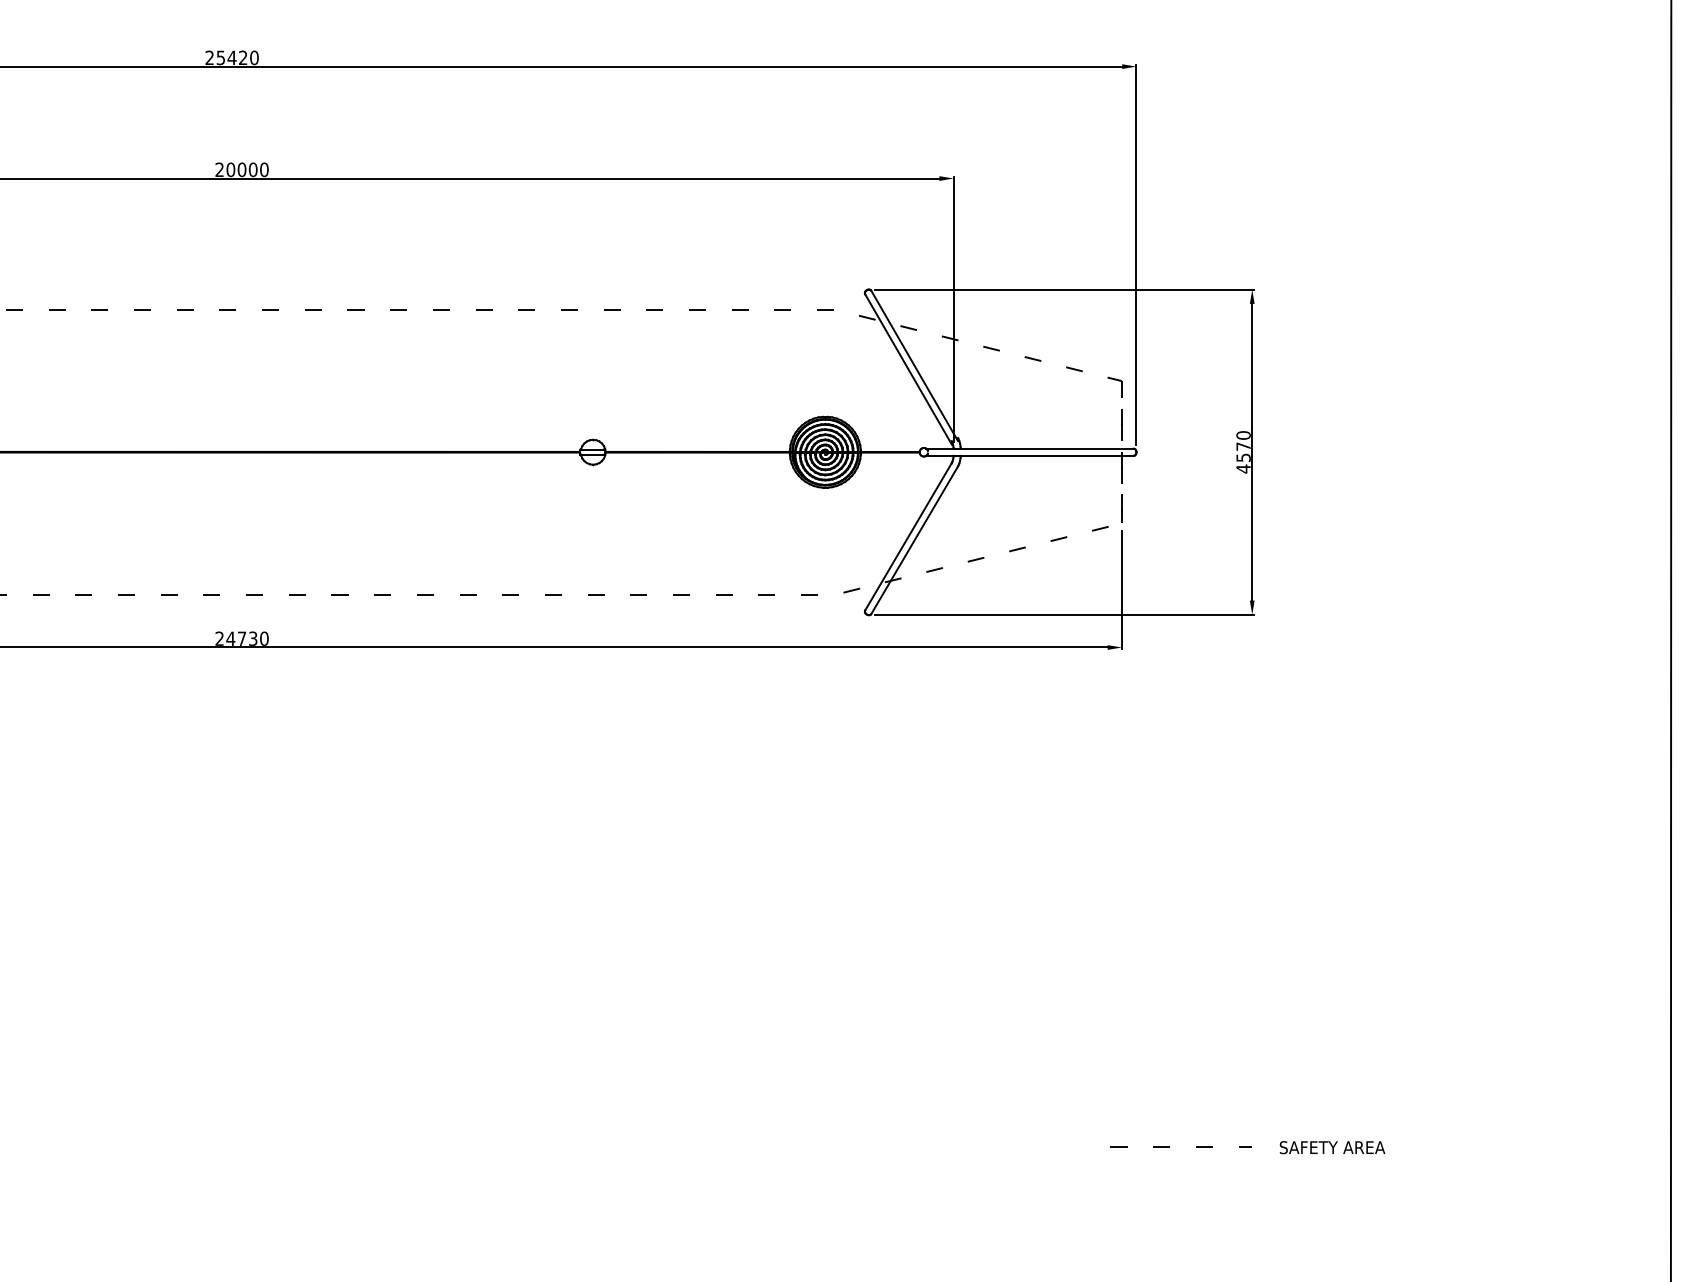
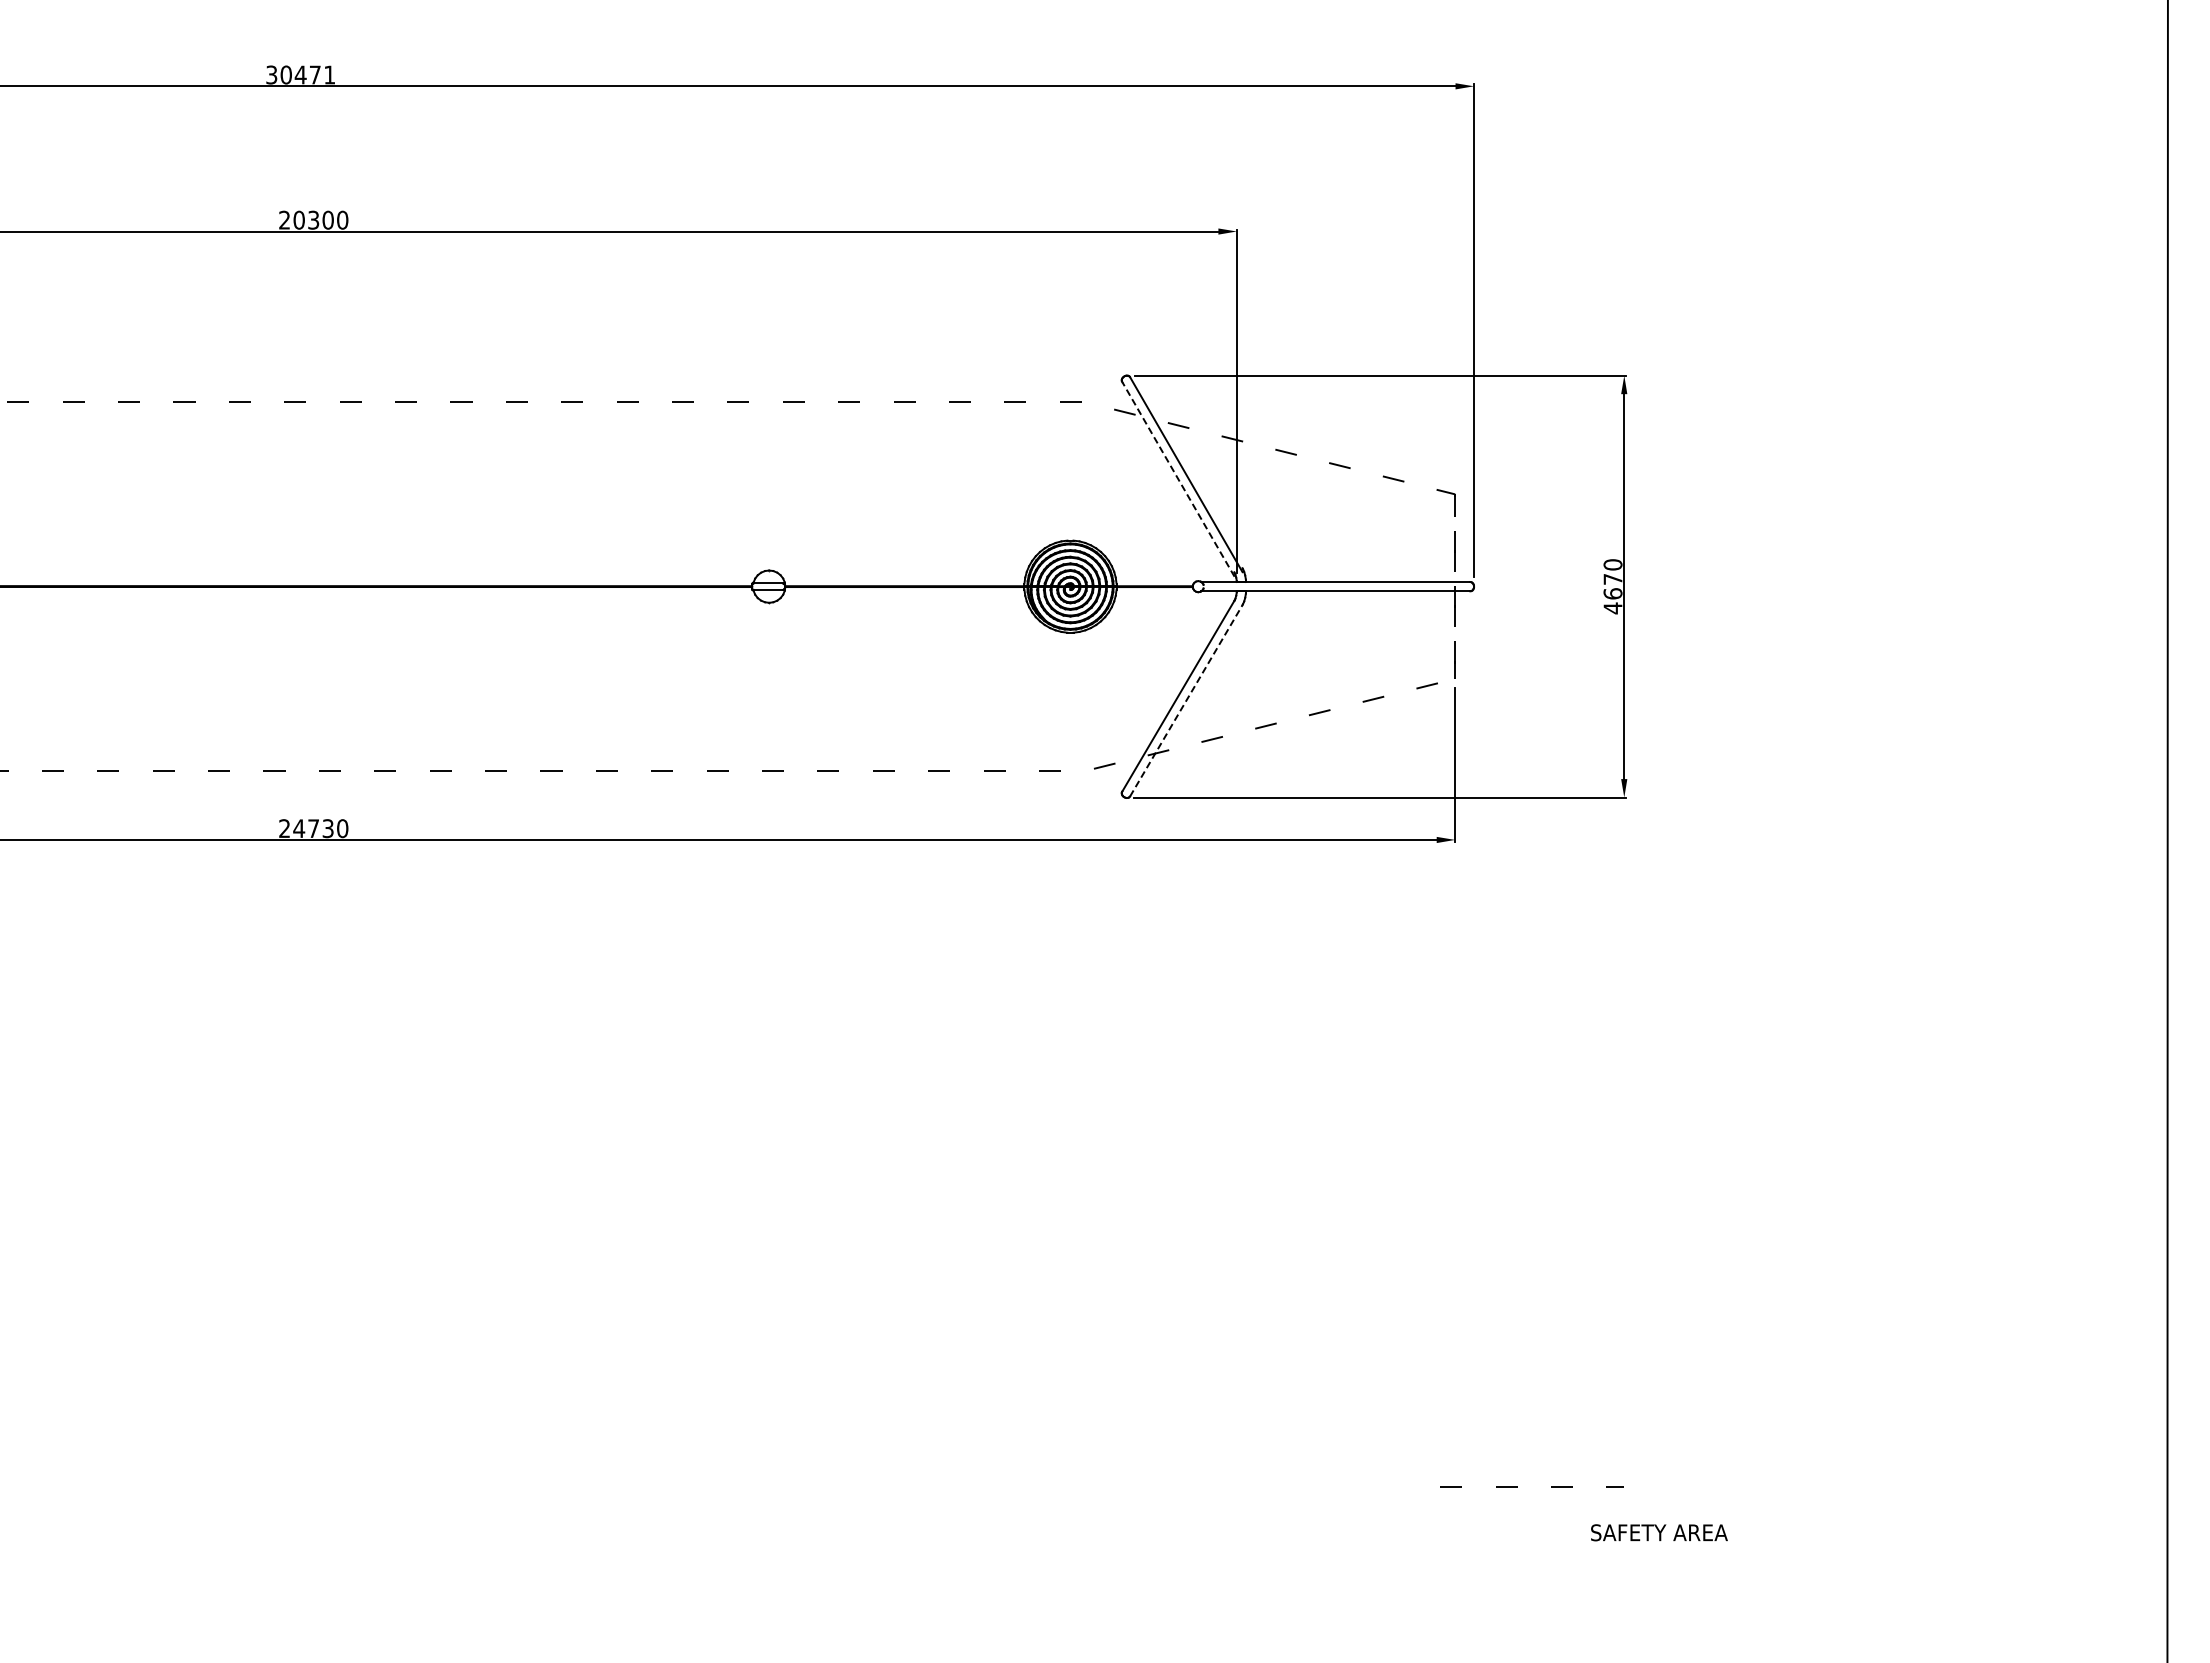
text: (231, 57) -> (300, 74), 25420 -> 30471
text: (241, 169) -> (313, 219), 20000 -> 20300
line: (908, 369) -> (1178, 479), solid -> dashed
text: (1243, 457) -> (1612, 593), 4570 -> 4670
line: (914, 540) -> (1186, 700), solid -> dashed
text: (1332, 1147) -> (1659, 1532), moved

